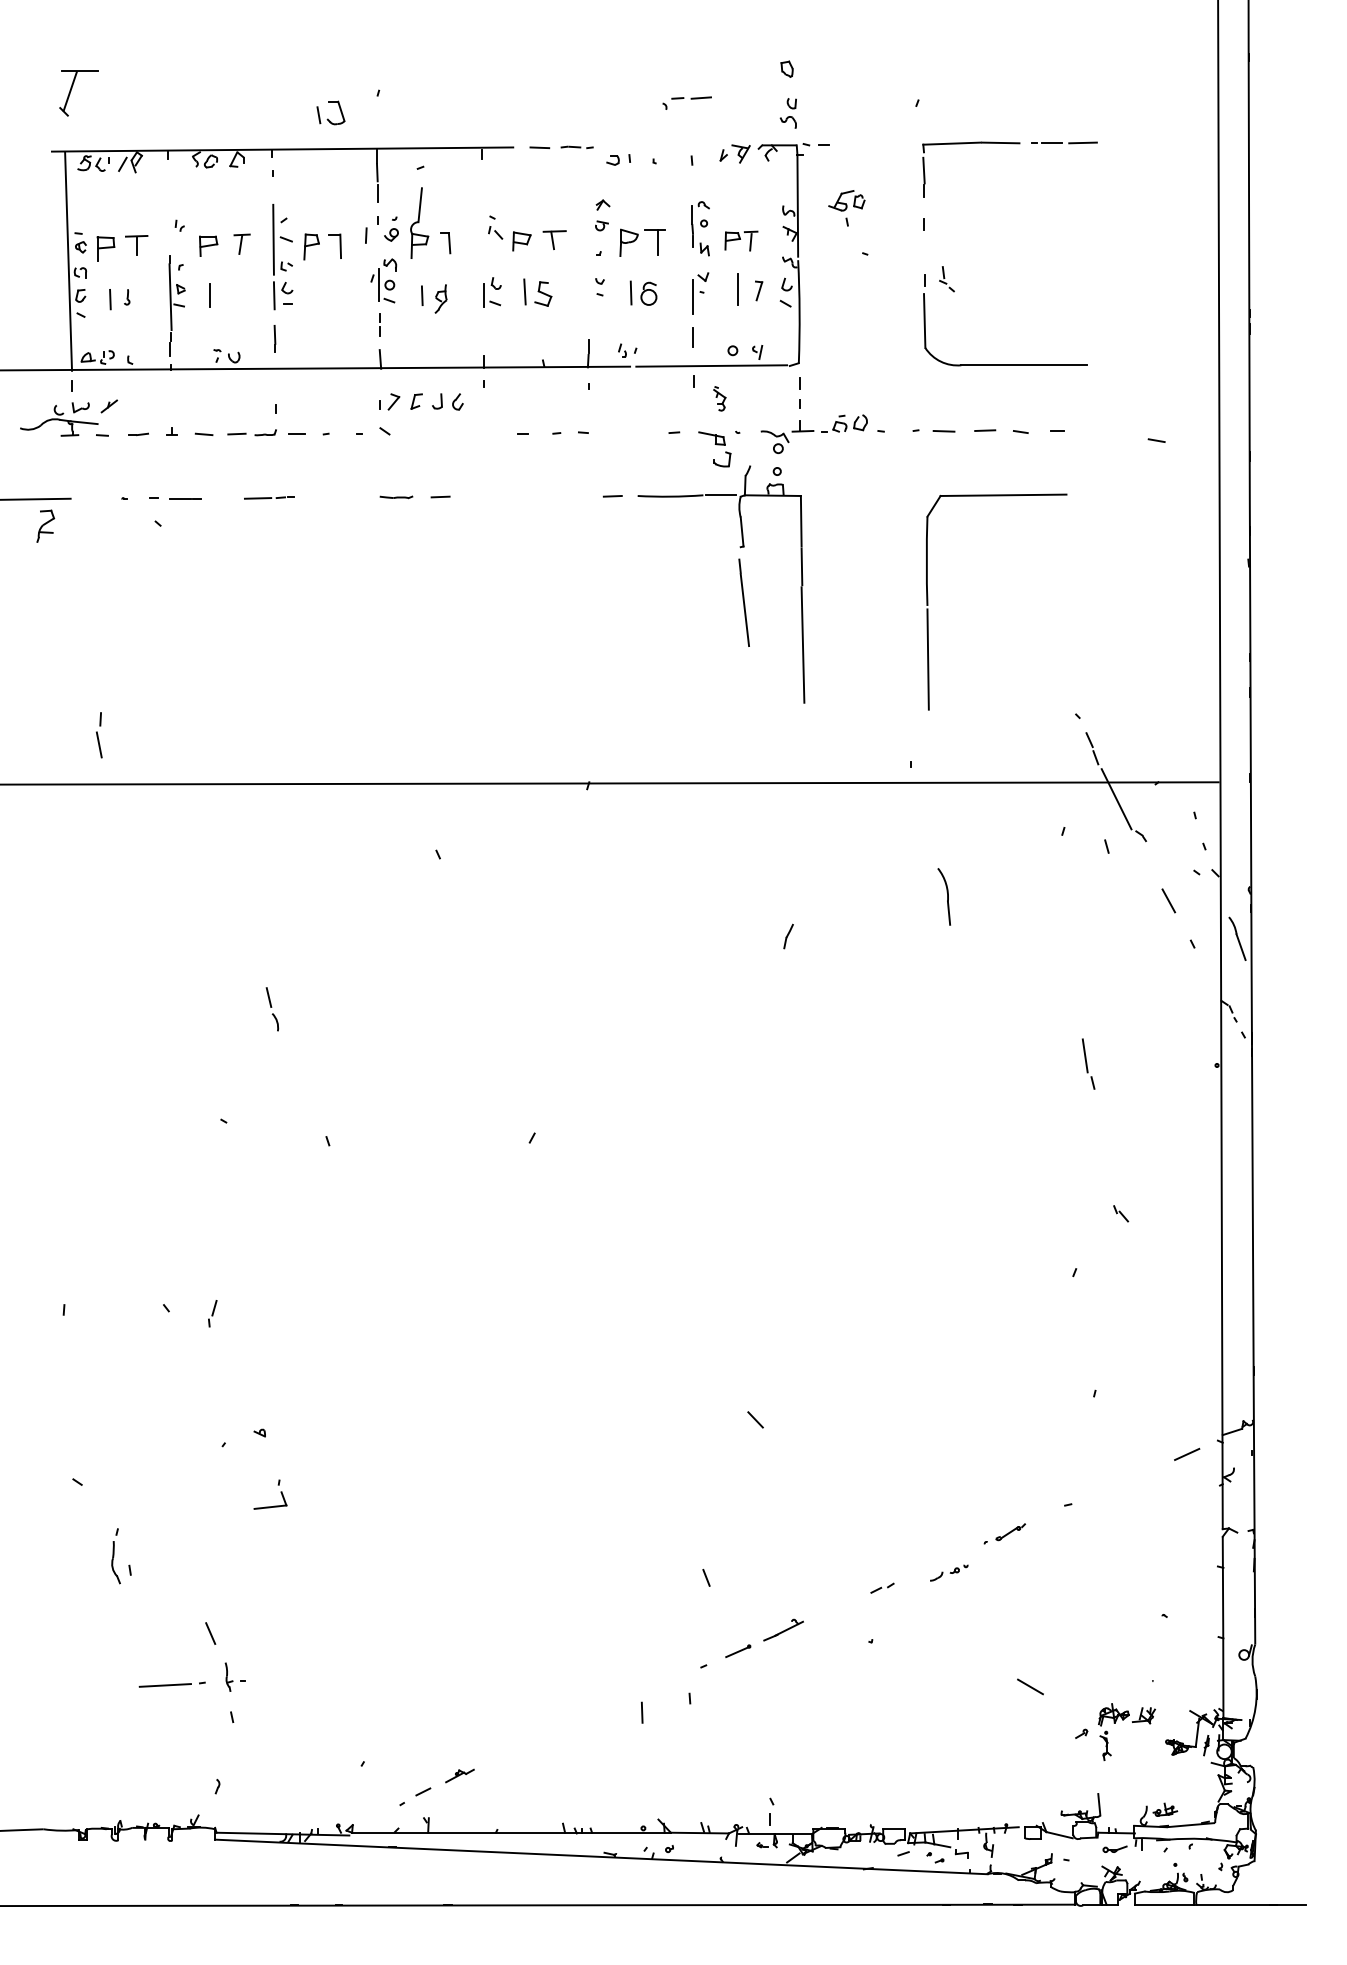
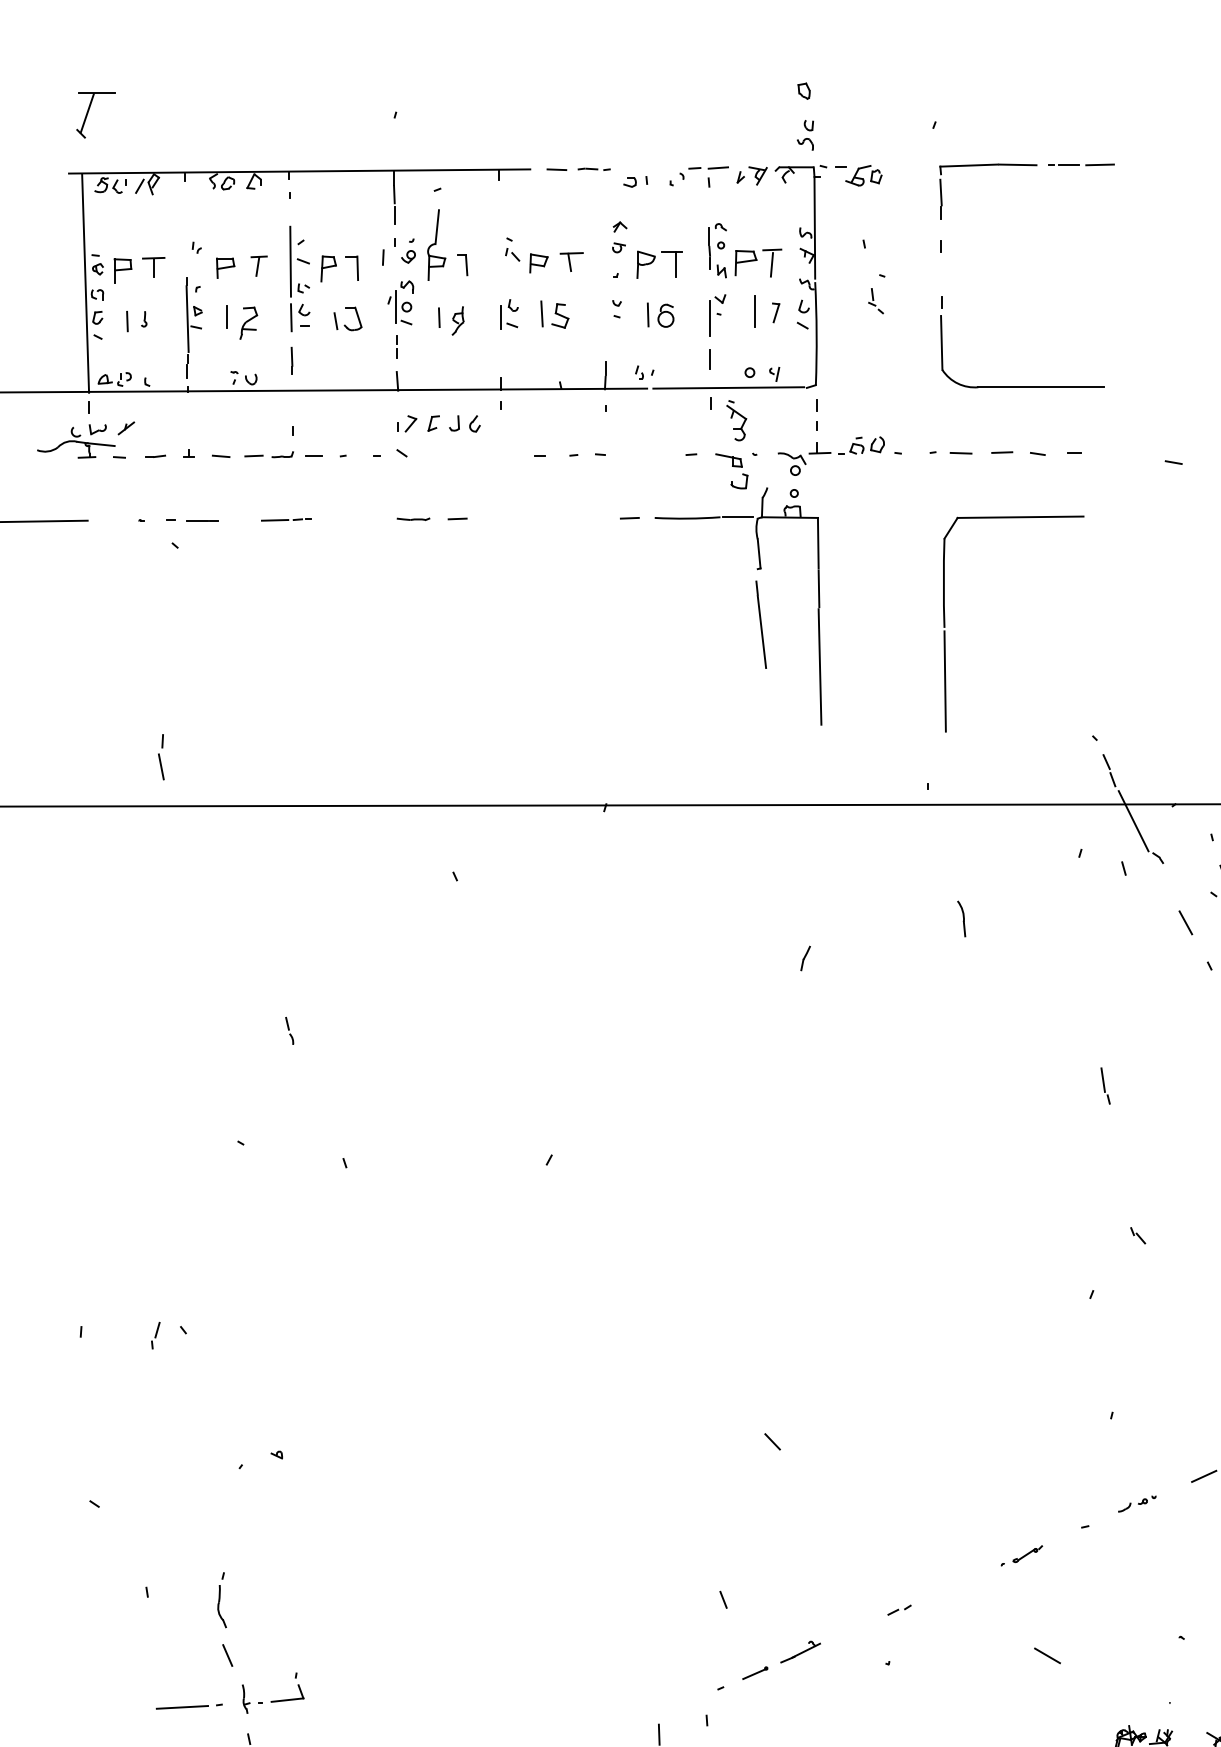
part: (686, 102) -> (703, 172), moved
part: (328, 118) -> (345, 324), moved
part: (846, 200) -> (863, 175), moved
part: (741, 240) -> (758, 262), size x1.43
part: (946, 279) -> (875, 301), moved
part: (719, 398) -> (736, 420), size x1.67
part: (45, 525) -> (248, 322), moved
part: (99, 735) -> (161, 757), moved
part: (944, 896) -> (961, 918), size x0.62
part: (272, 1008) -> (289, 1030), size x0.62
part: (1088, 1063) -> (1105, 1085), size x0.71
part: (212, 1313) -> (155, 1335), moved
part: (280, 1492) -> (297, 1685), moved
part: (115, 1556) -> (221, 1600), moved
part: (949, 1572) -> (1137, 1503), moved
line: (1030, 1686) -> (1047, 1655), moved

